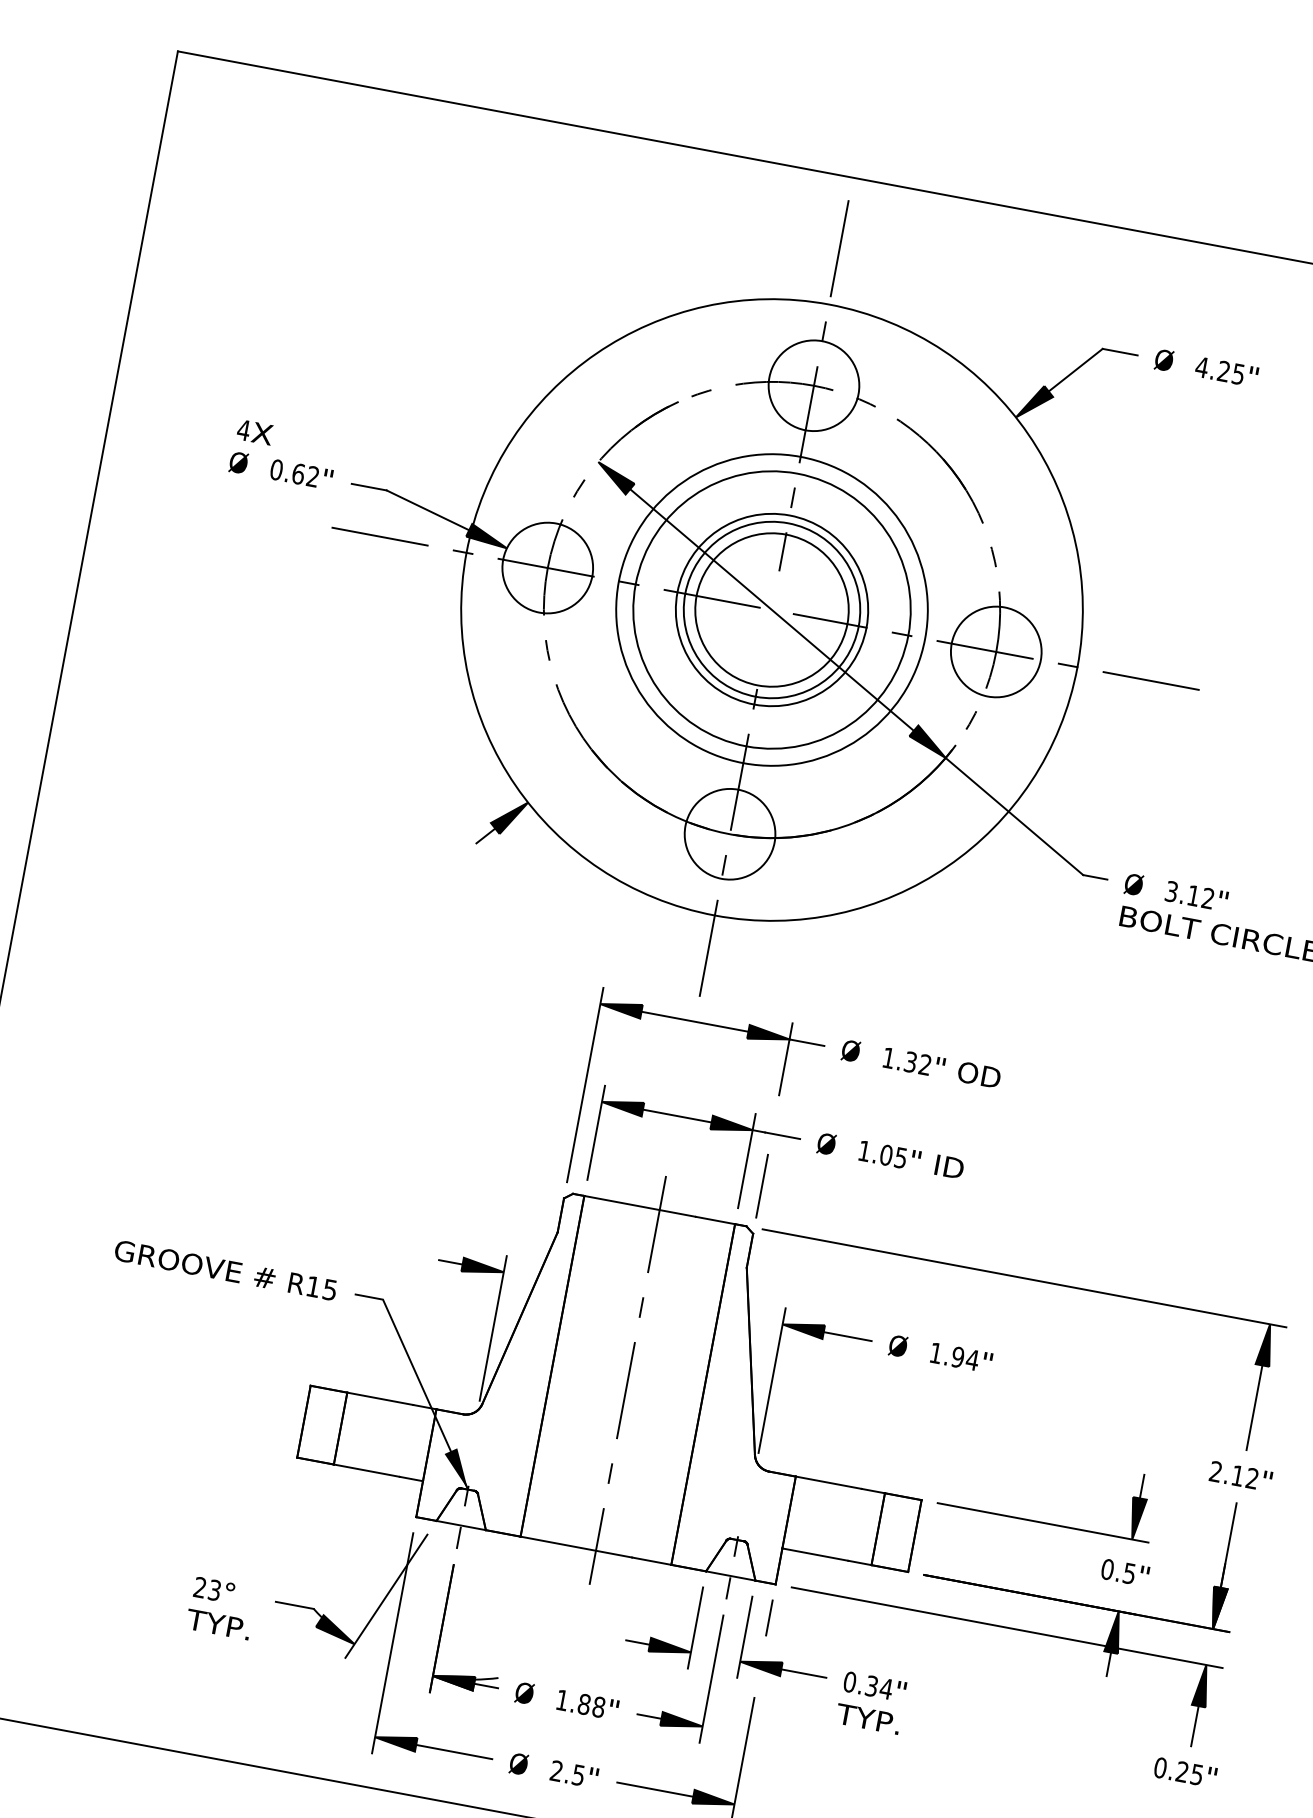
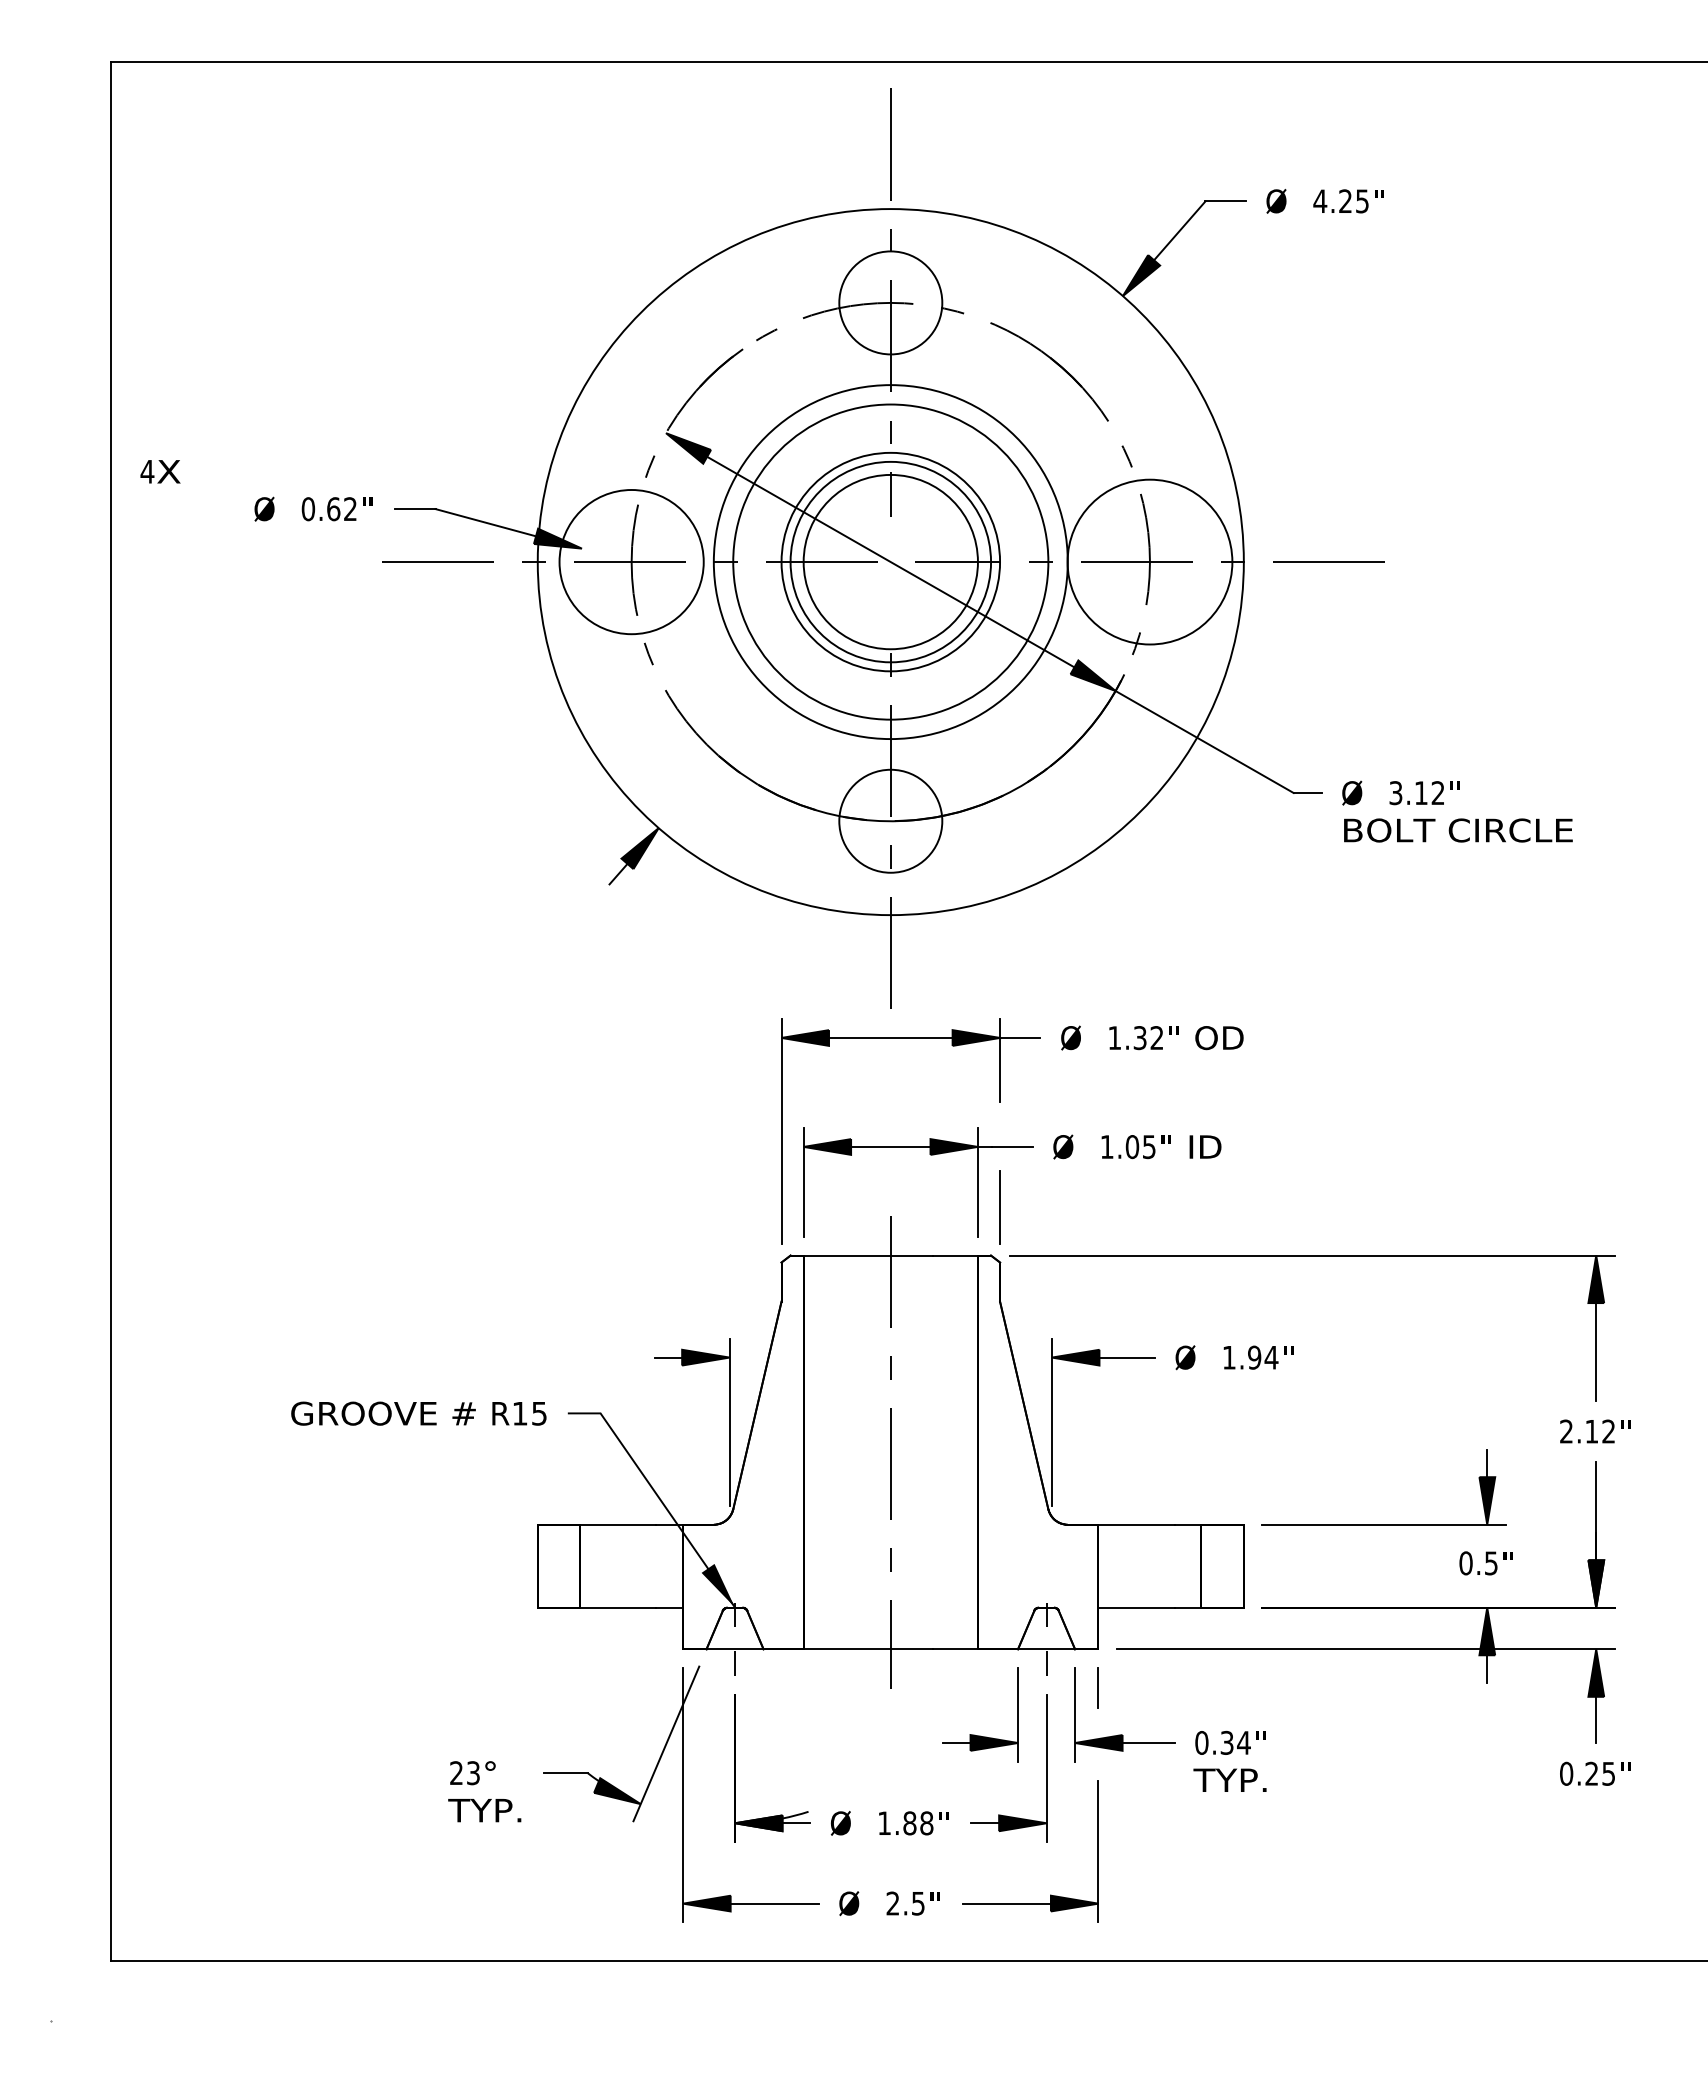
text: (255, 432) -> (160, 471), moved
circle: (547, 567) -> (631, 561), size x1.4
circle: (995, 651) -> (1149, 561), size x1.6

